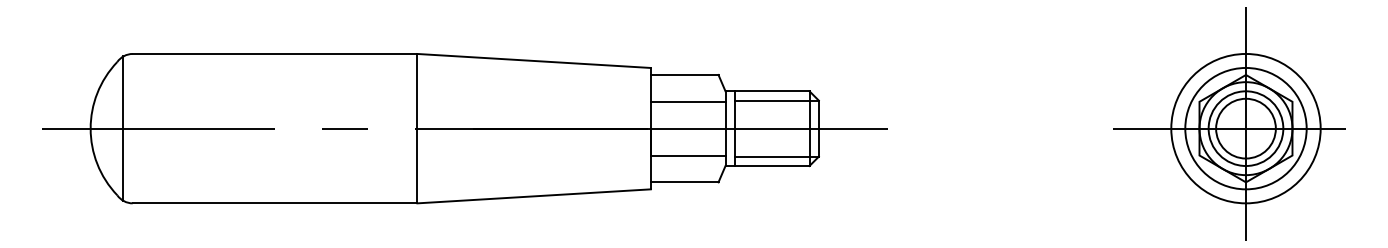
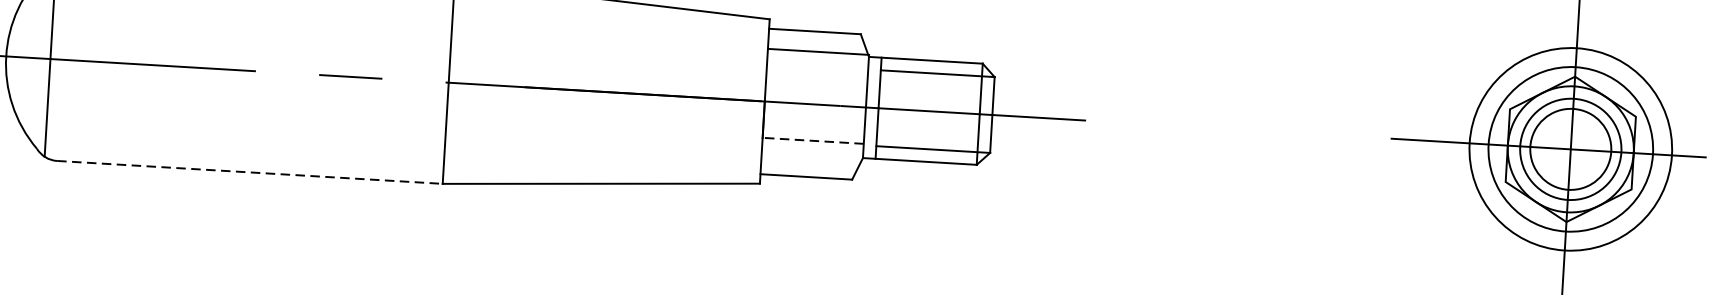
line: (687, 101) -> (817, 51), moved
line: (687, 155) -> (812, 140), solid -> dashed
line: (275, 203) -> (250, 172), solid -> dashed

